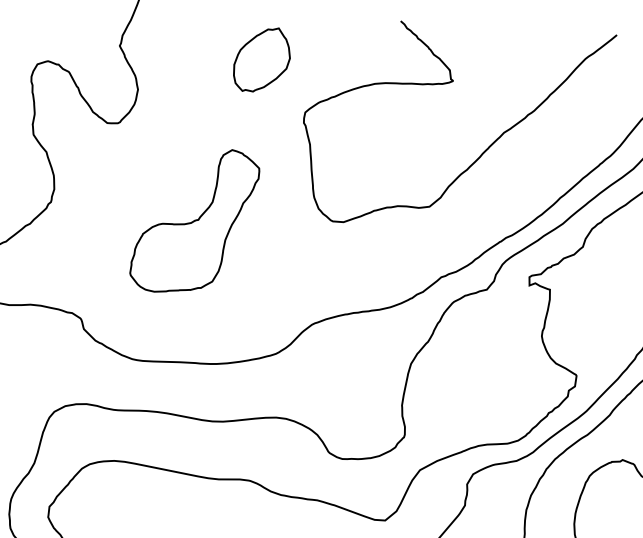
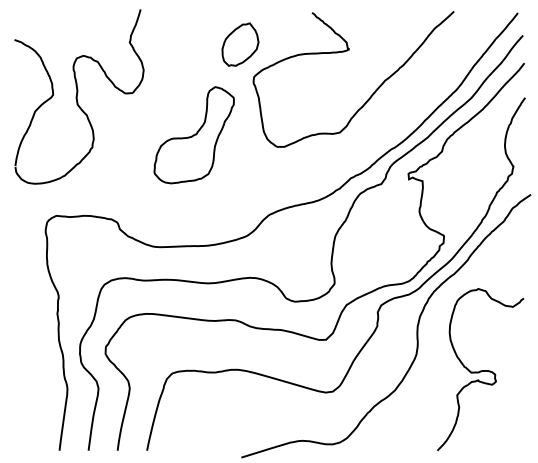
part: (262, 59) -> (240, 44), moved
part: (193, 221) -> (193, 135), moved

